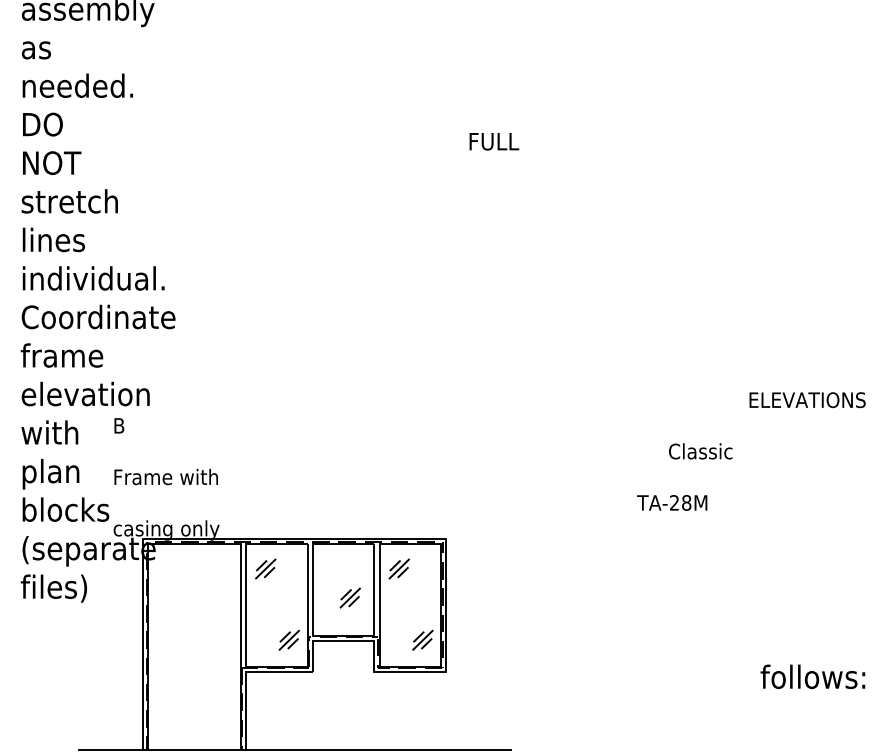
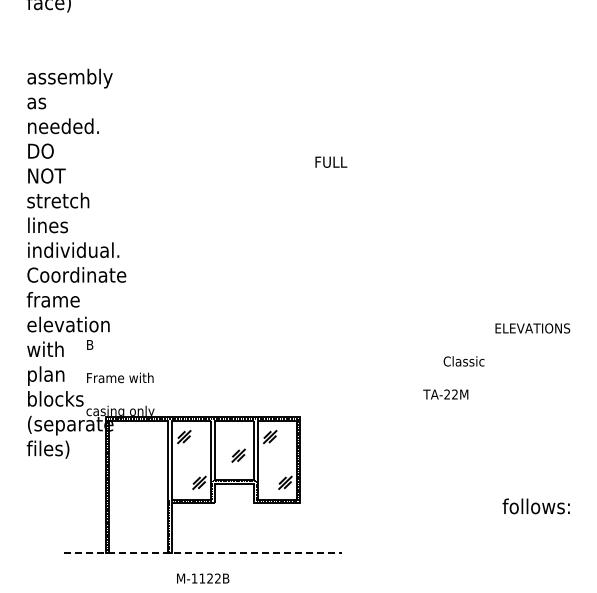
text: (685, 502) -> (454, 394), TA-28M -> TA-22M
line: (295, 750) -> (203, 553), solid -> dashed

